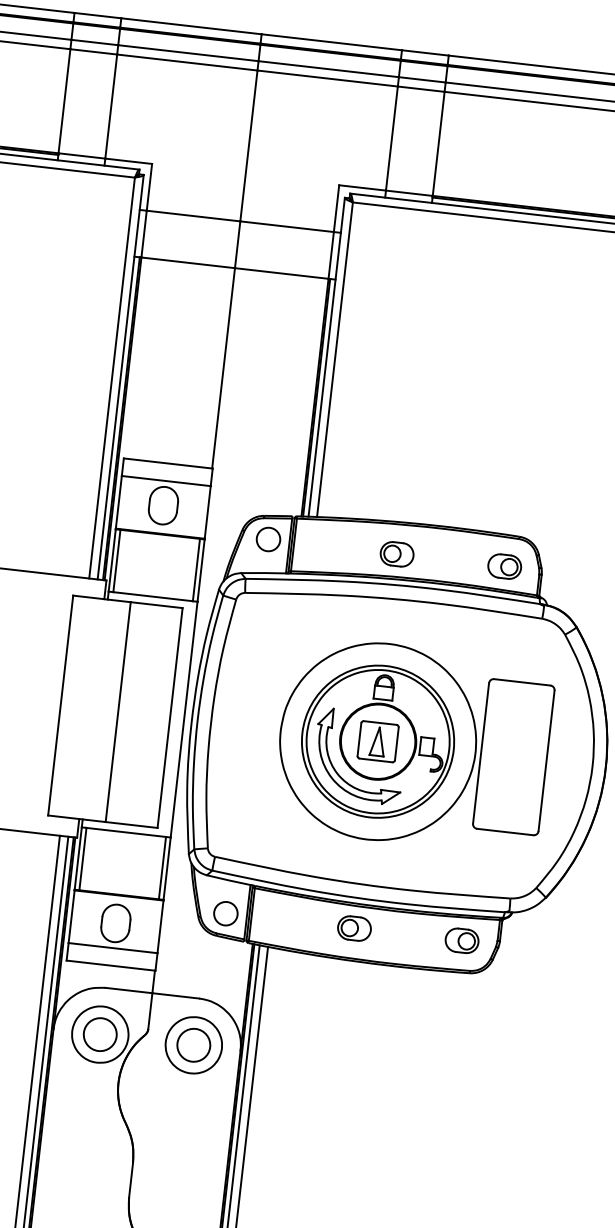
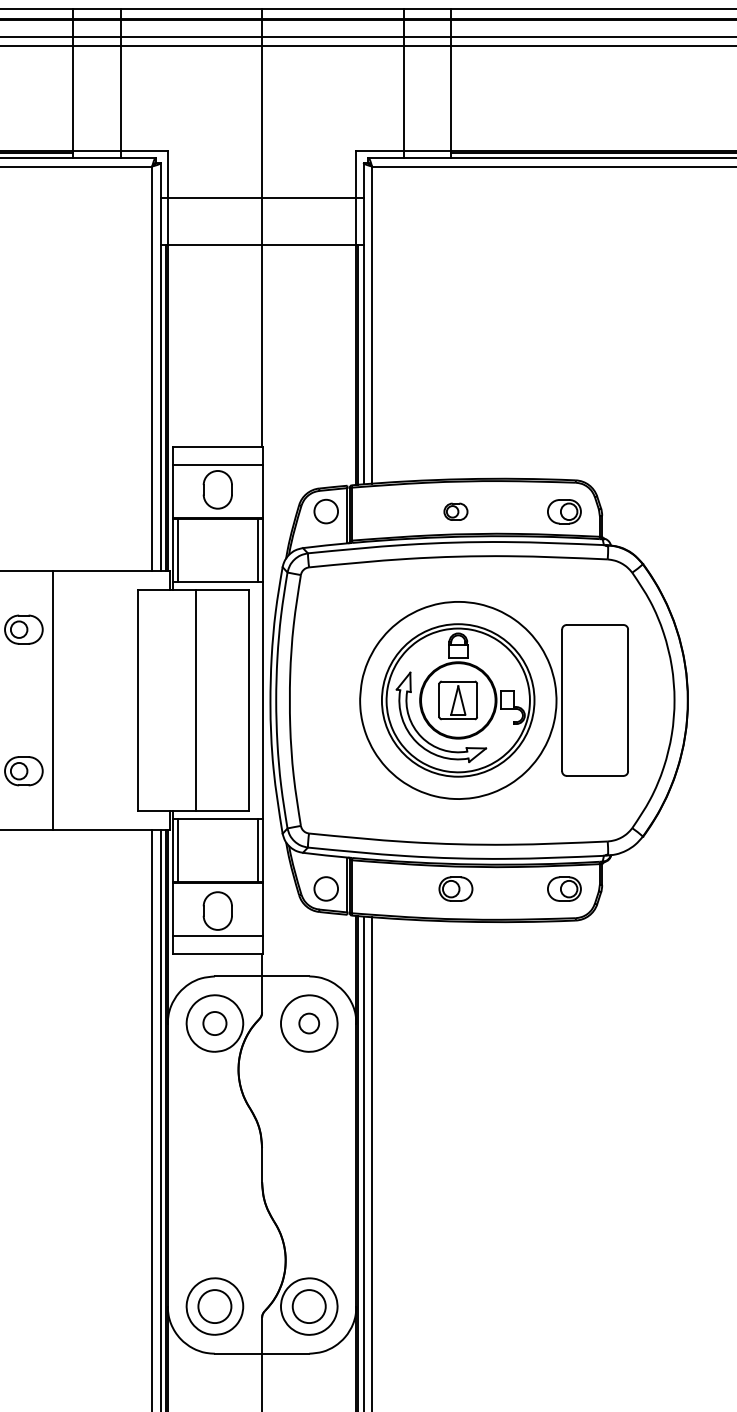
part: (396, 554) -> (455, 511), size x0.7
circle: (99, 1034) -> (214, 1023), size x0.7
circle: (193, 1045) -> (308, 1023), size x0.6

